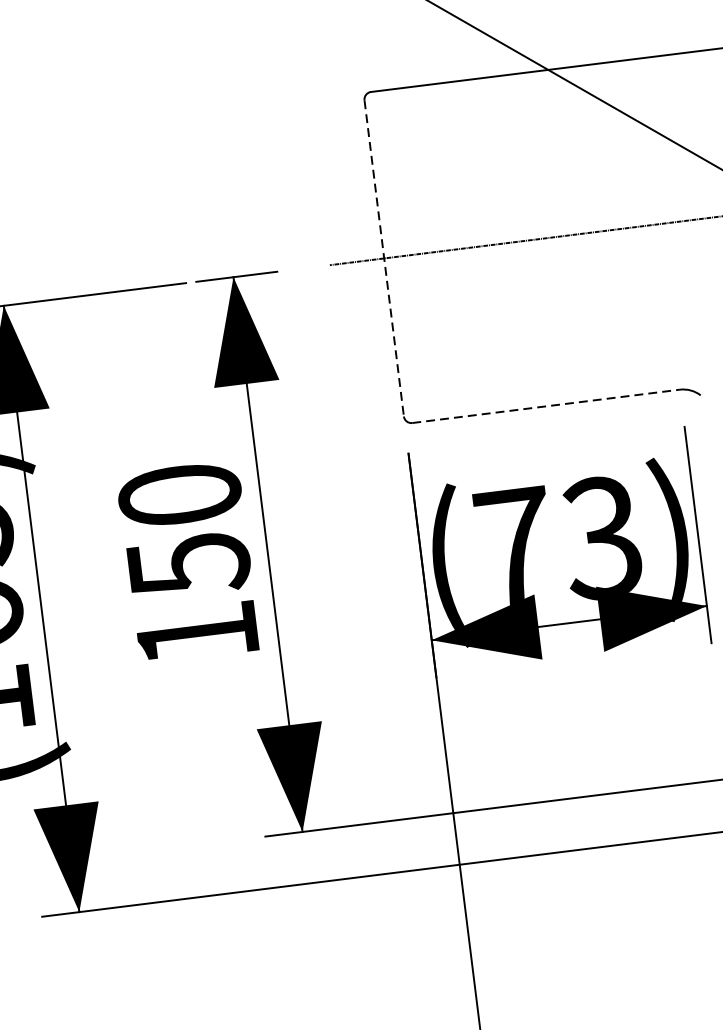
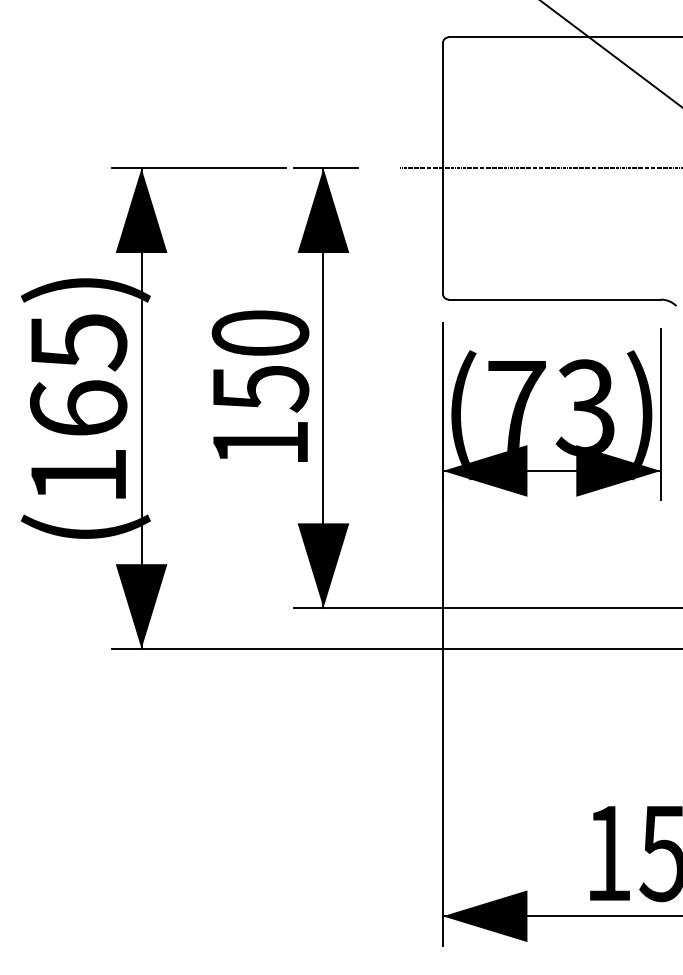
line: (383, 258) -> (442, 168), dashed -> solid
line: (546, 406) -> (555, 299), dashed -> solid

